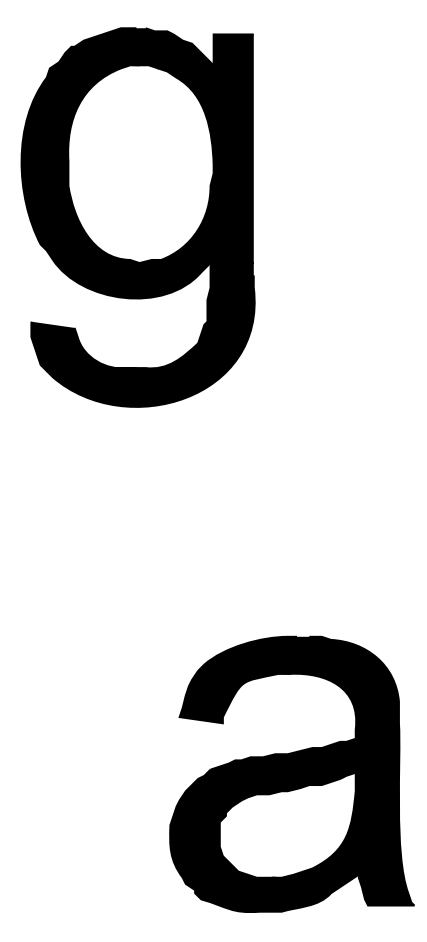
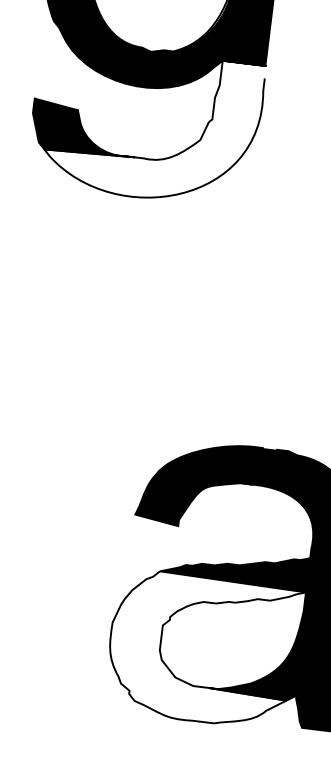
fill: (150, 334) -> (153, 125), removed
fill: (262, 840) -> (203, 649), removed

